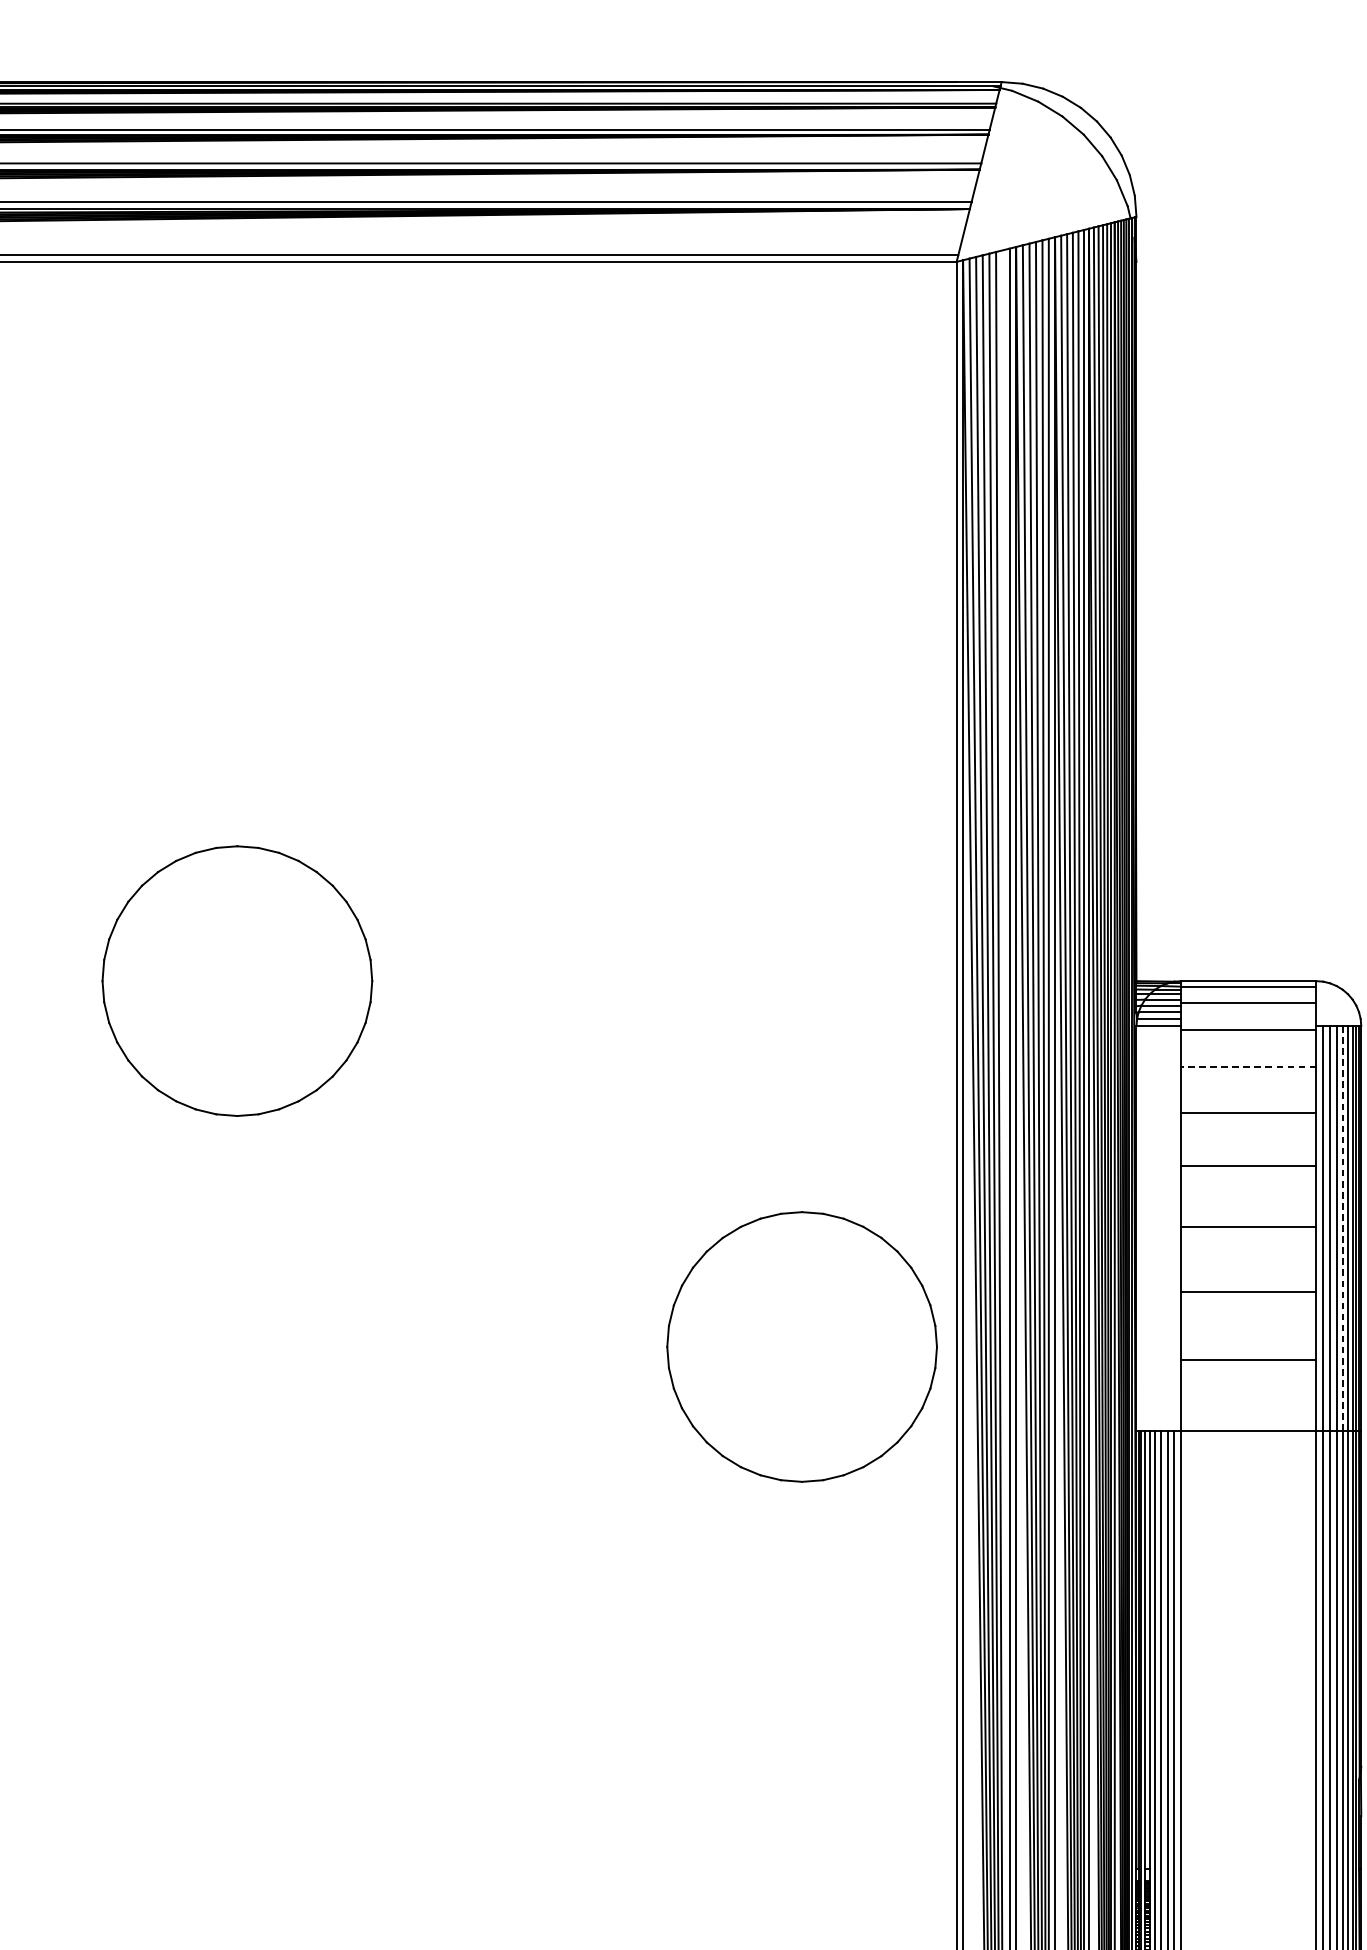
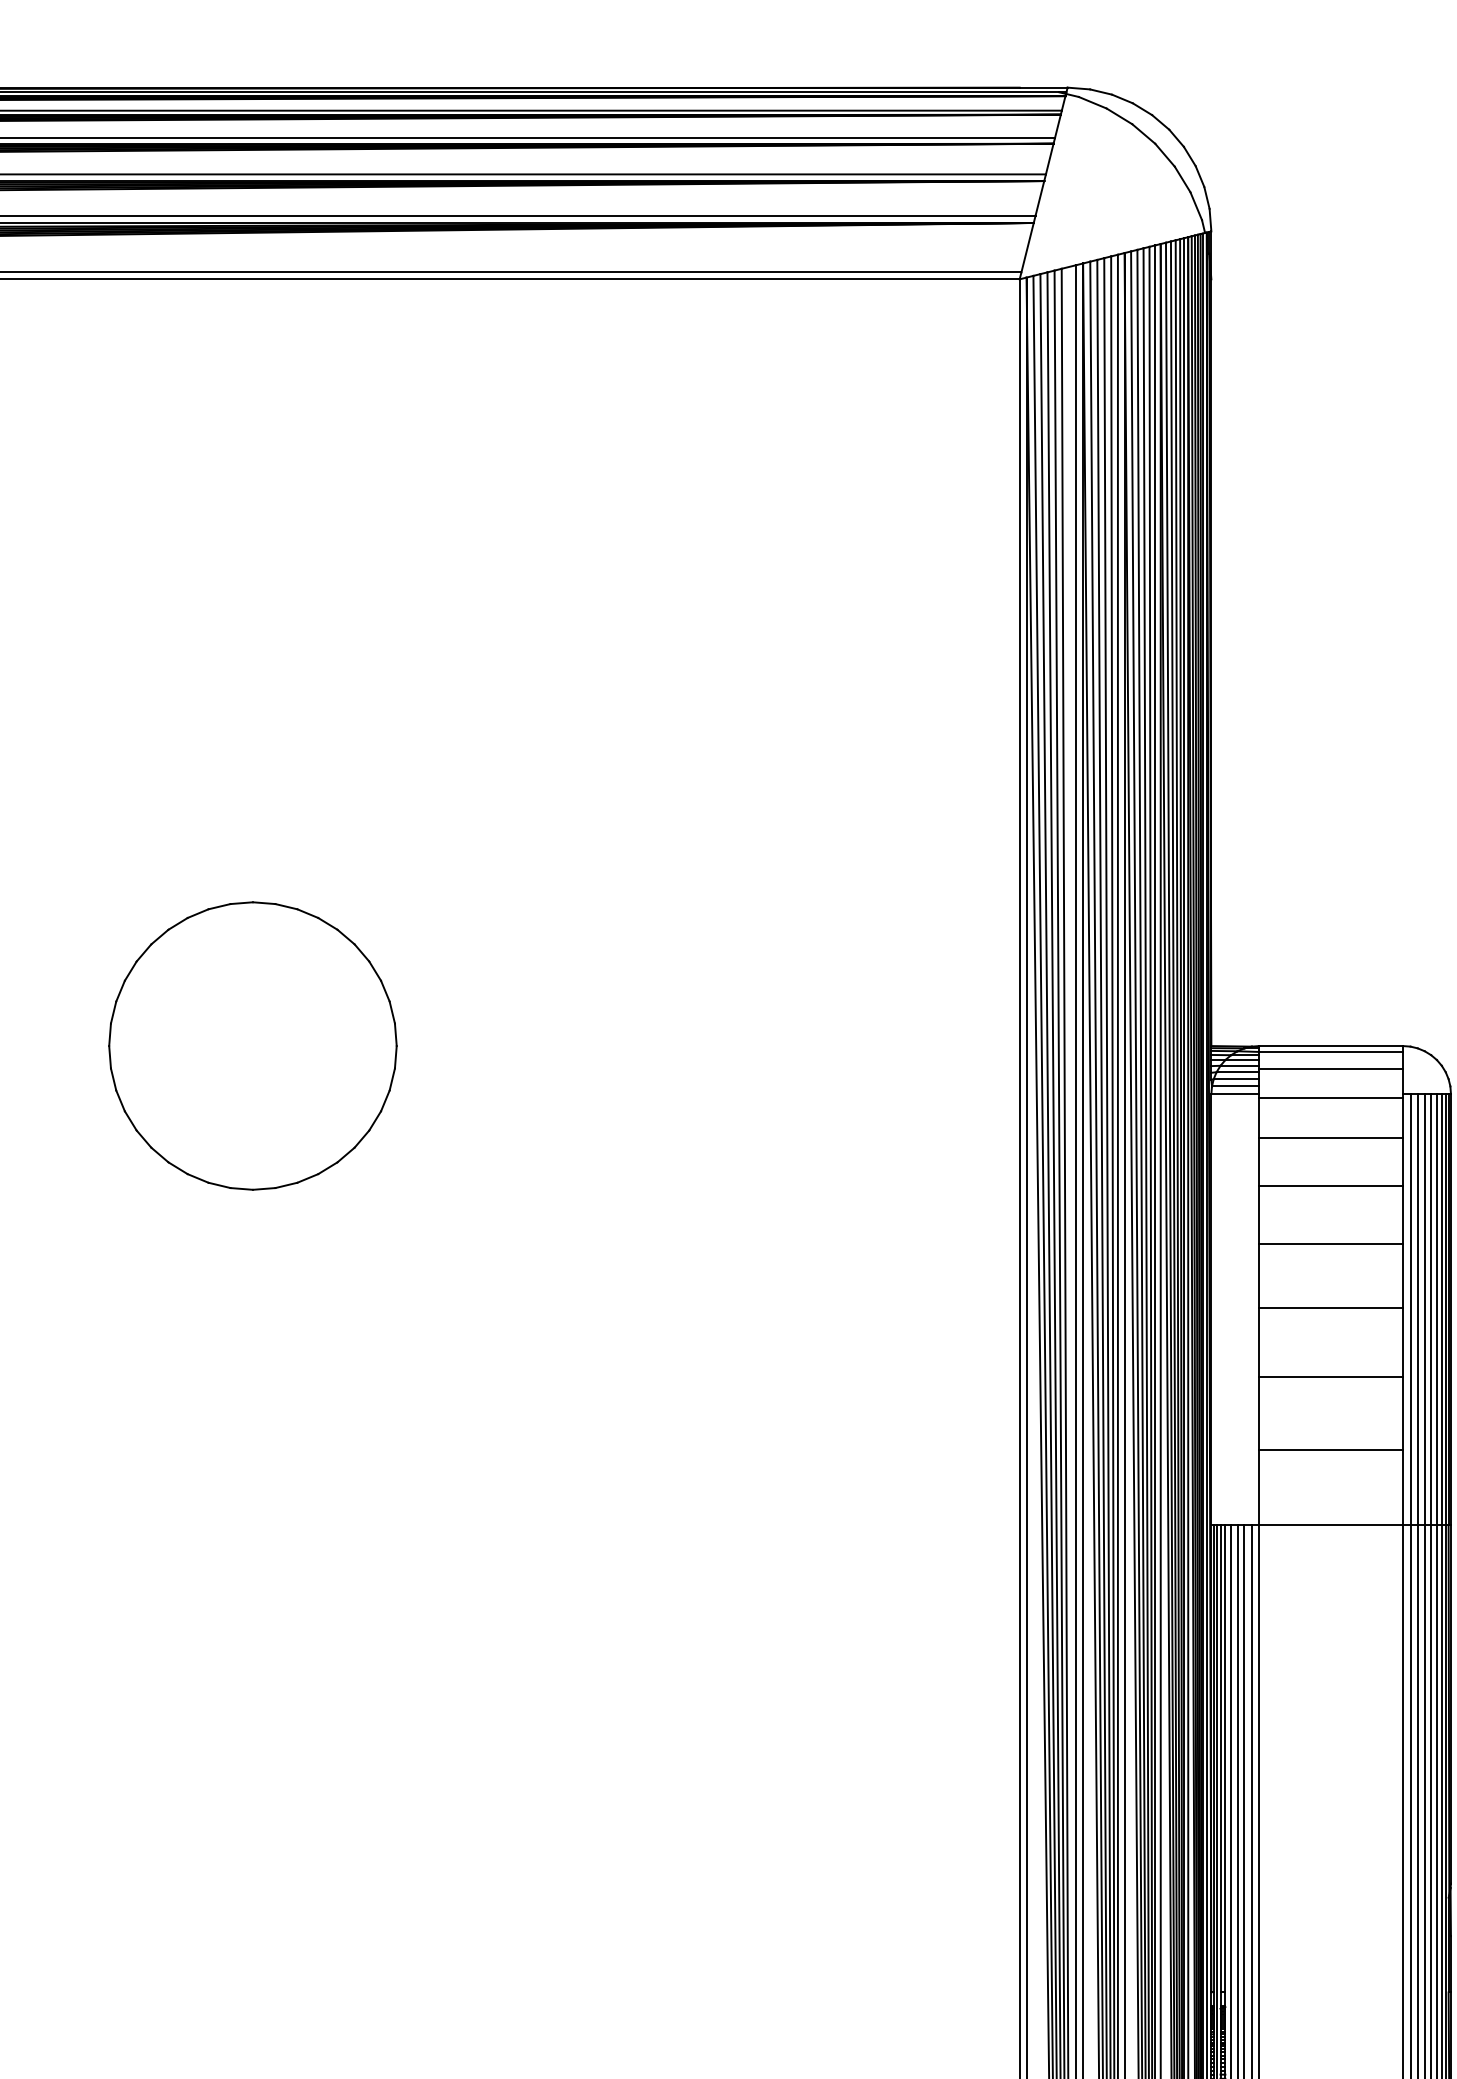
line: (1249, 1066) -> (1331, 1137), dashed -> solid
line: (1342, 1228) -> (1431, 1309), dashed -> solid
part: (801, 1346) -> (854, 1435), removed

